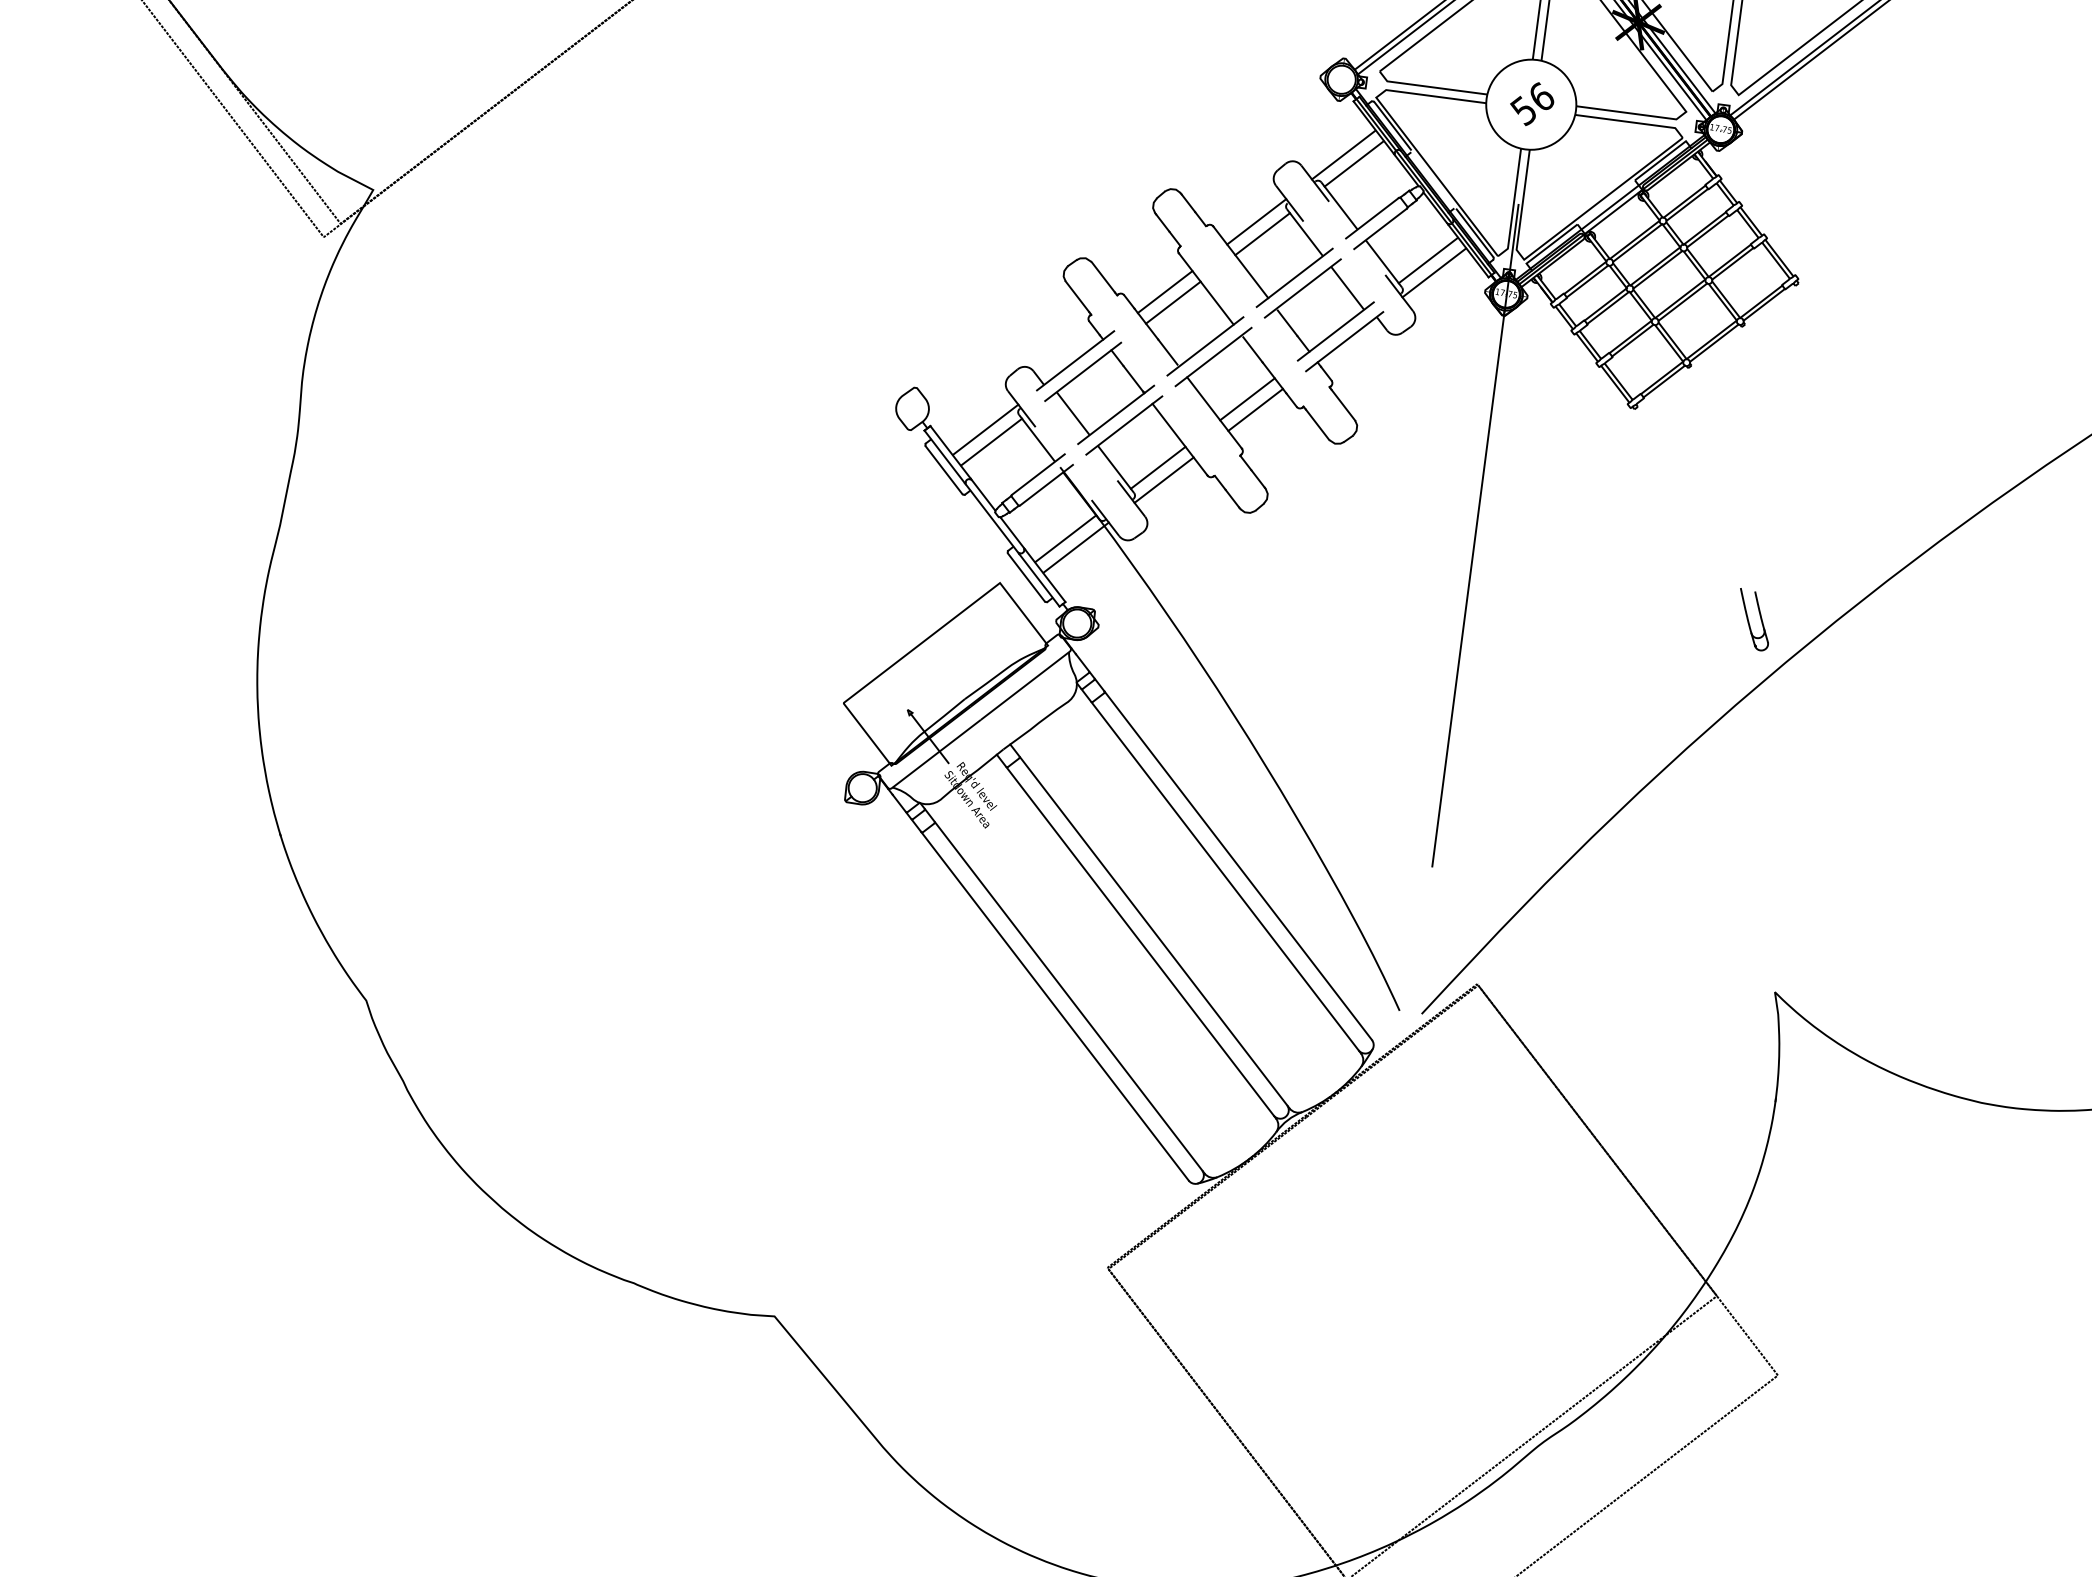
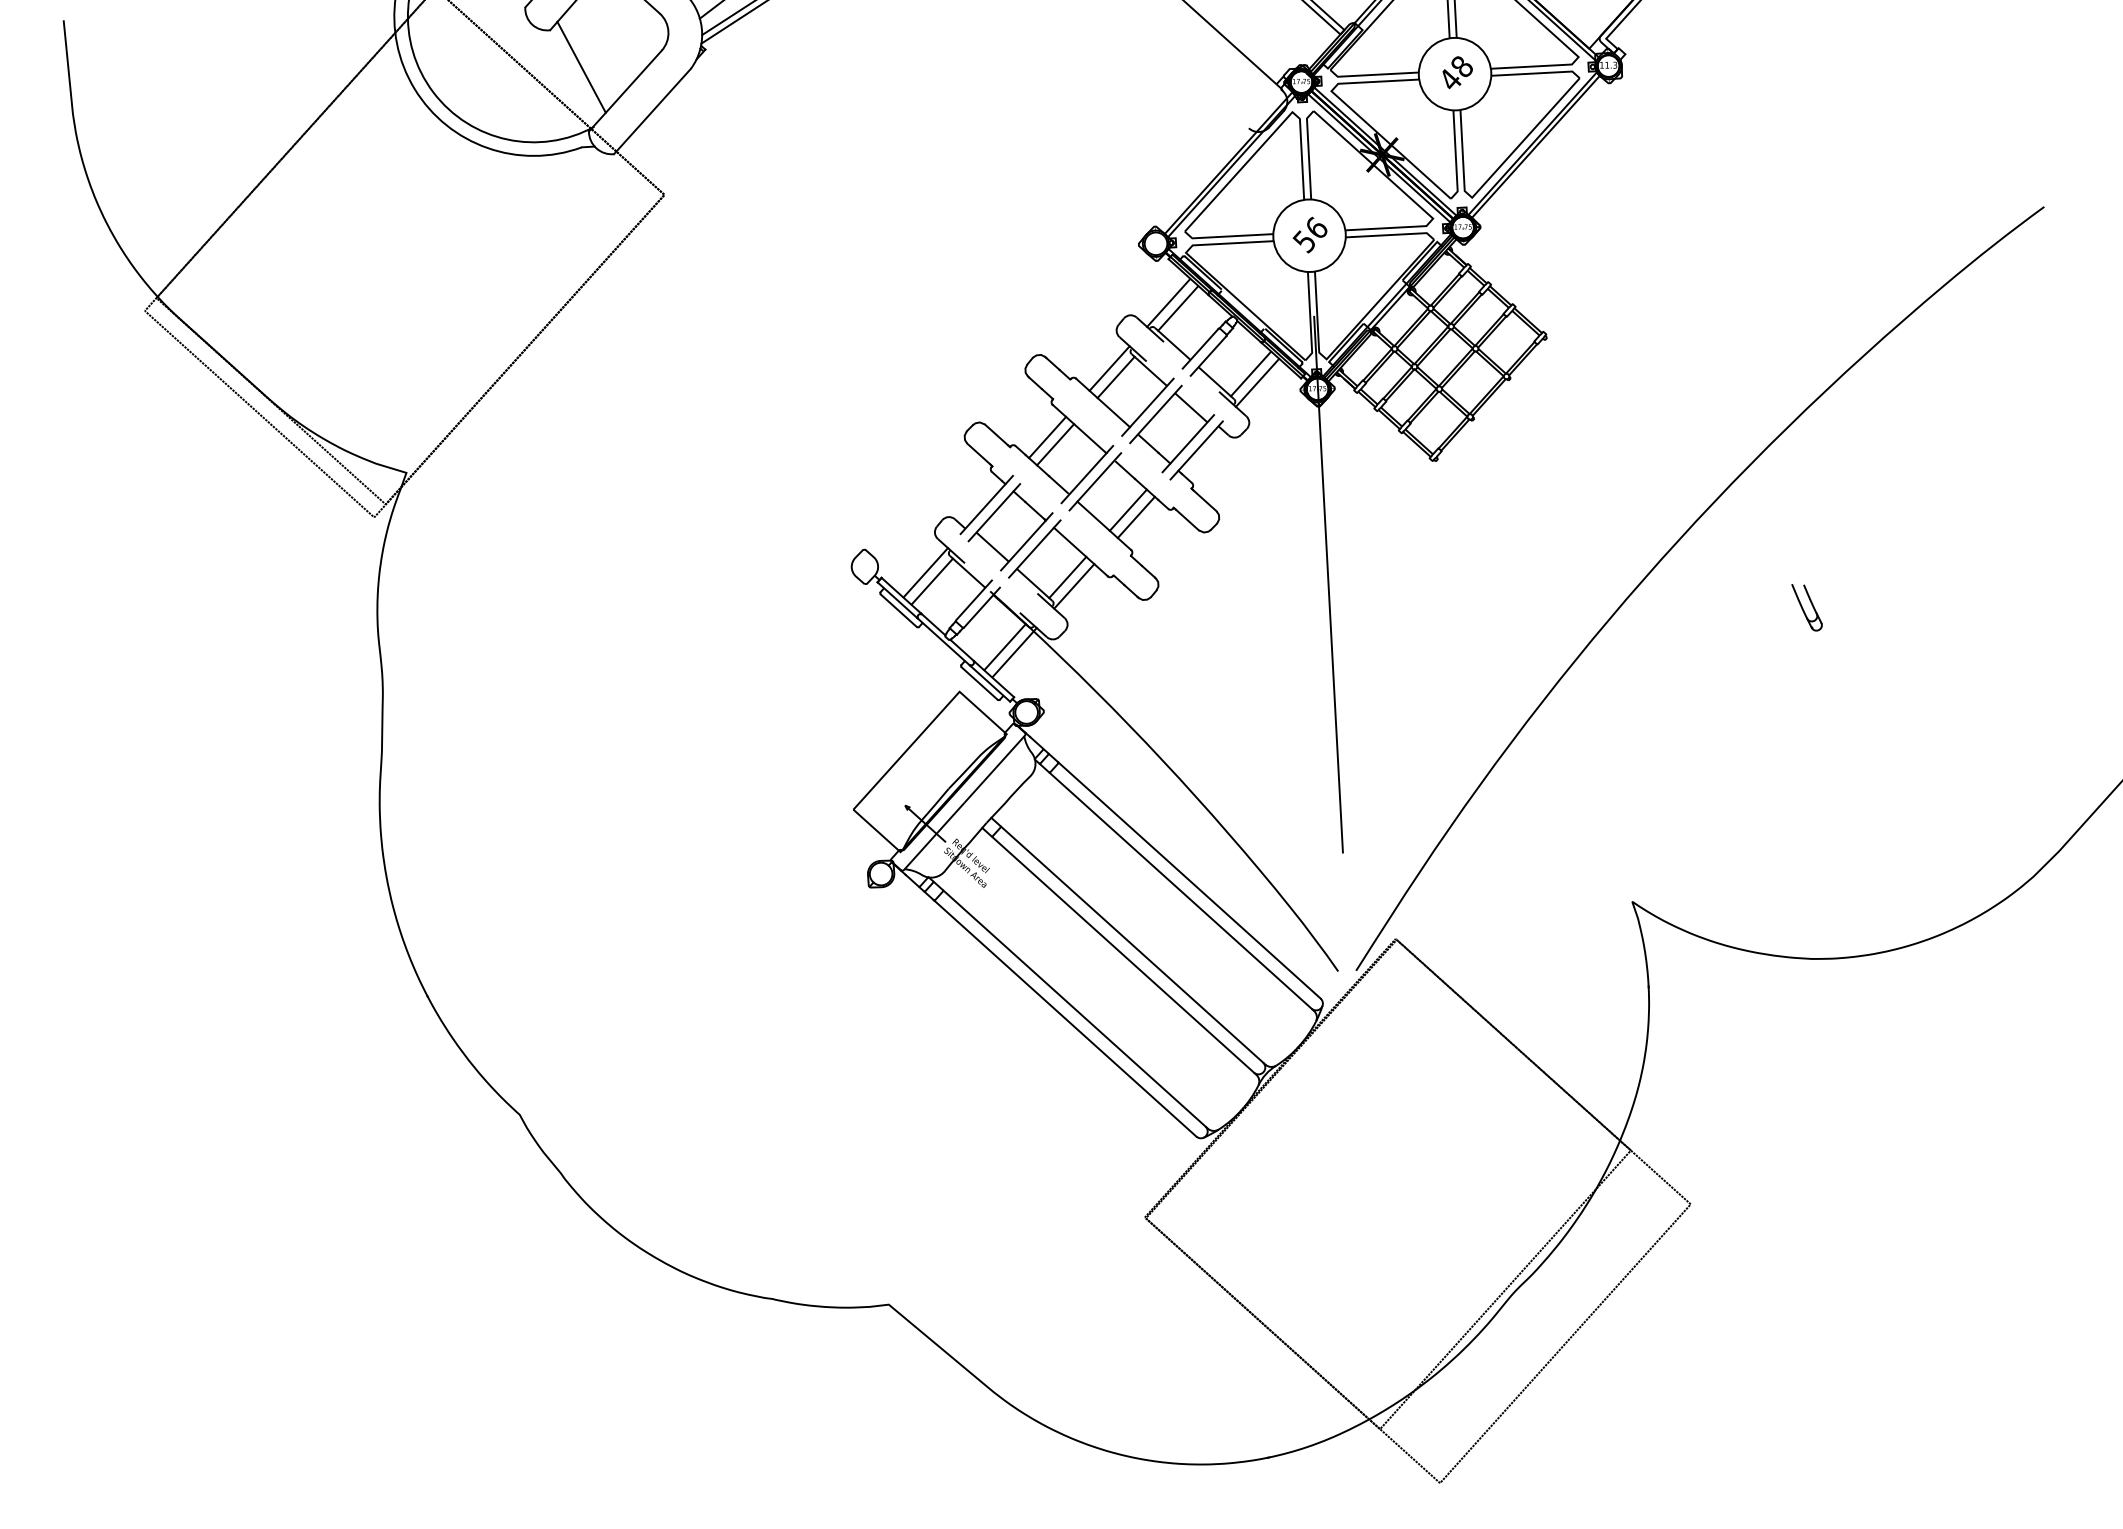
part: (1753, 619) -> (1806, 607), moved

